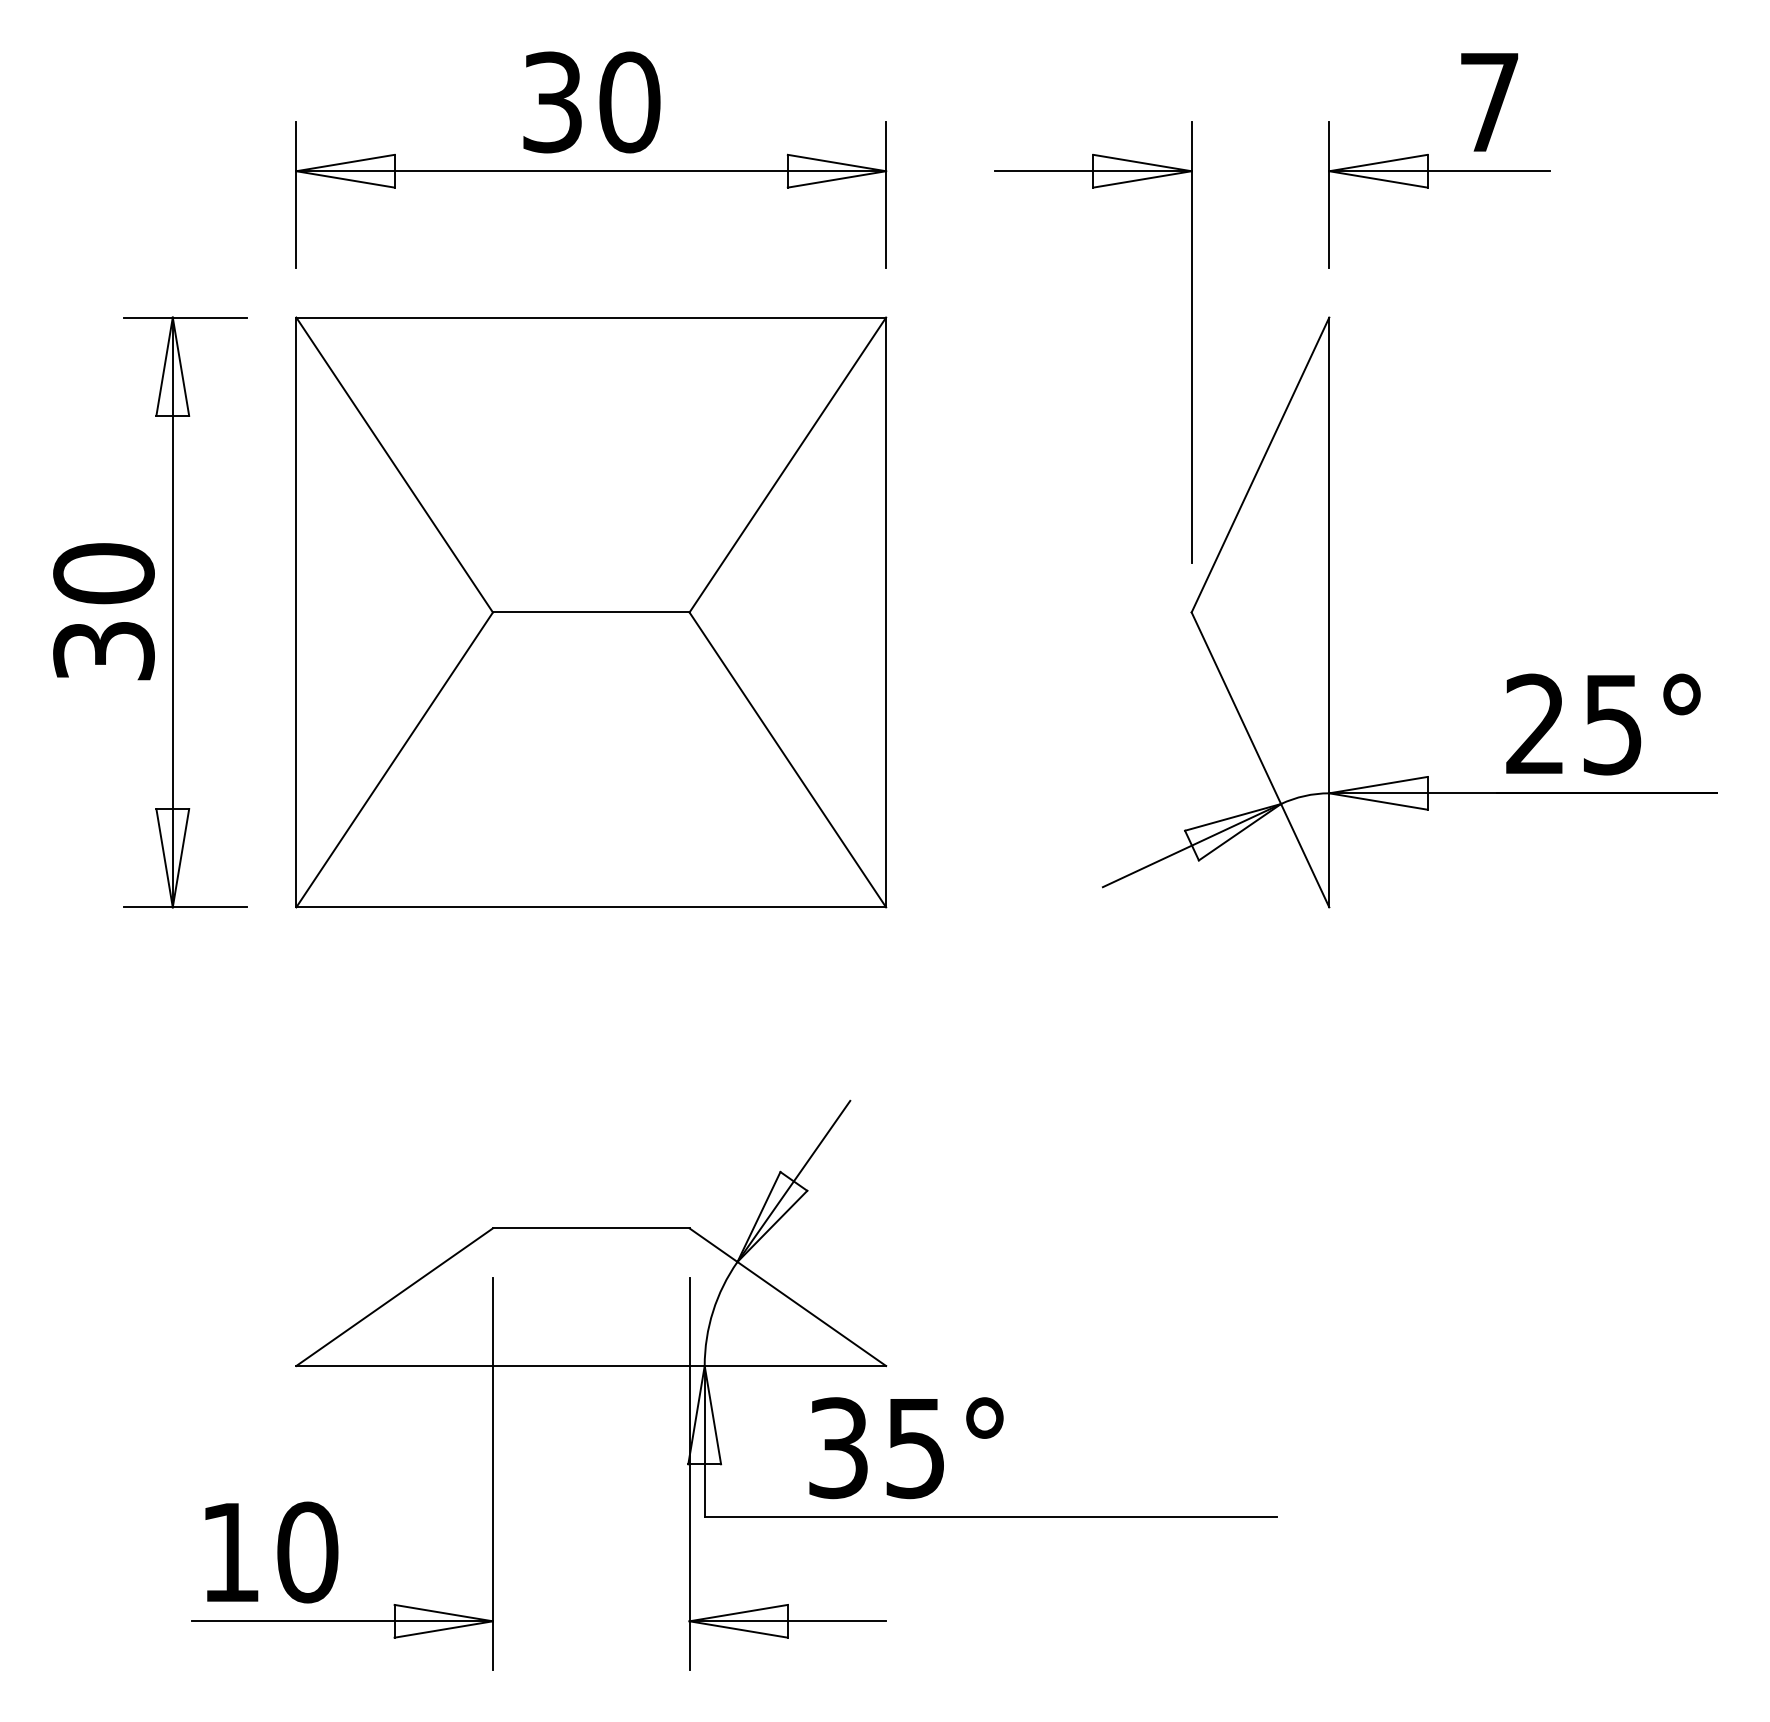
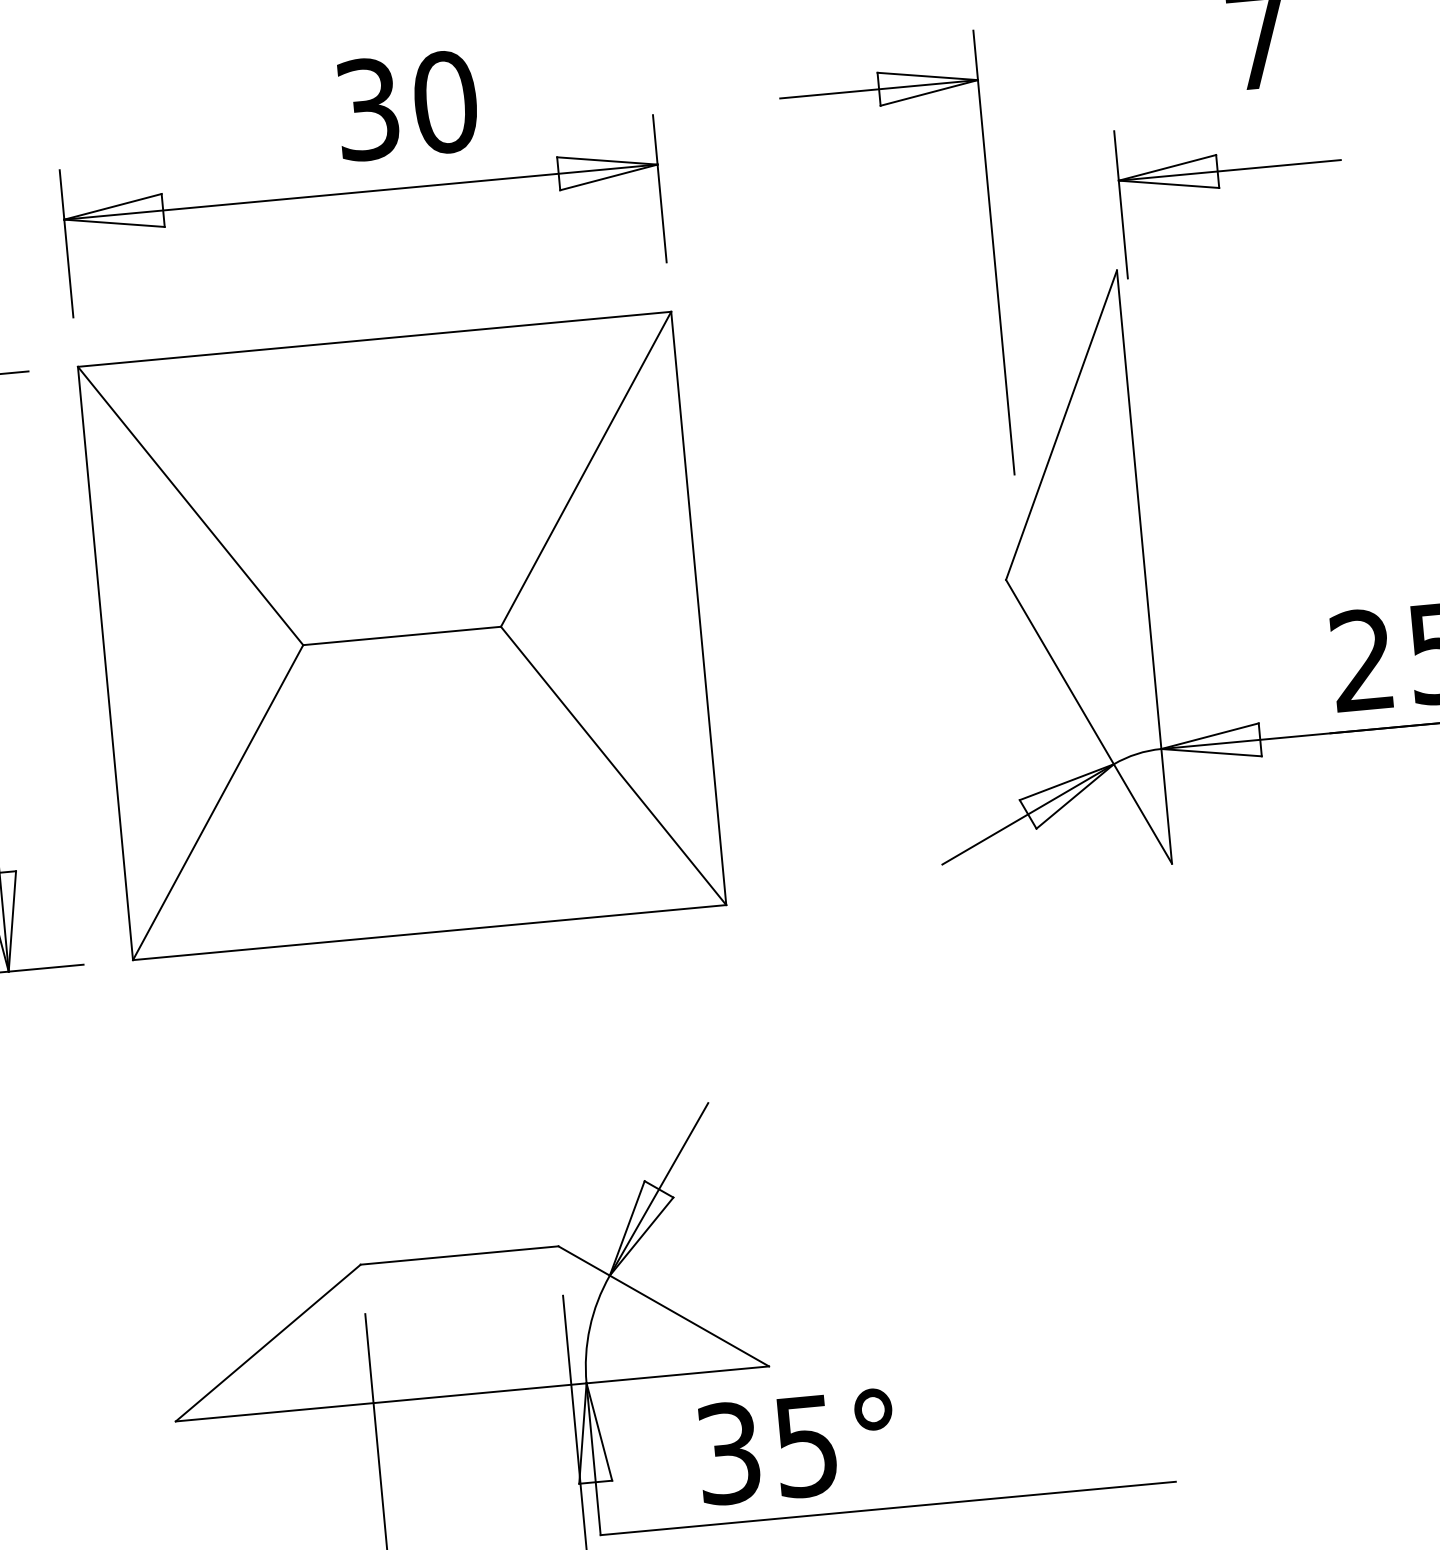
text: (591, 102) -> (406, 105), moved
part: (1428, 188) -> (1220, 188), moved
part: (1191, 342) -> (993, 252), moved

